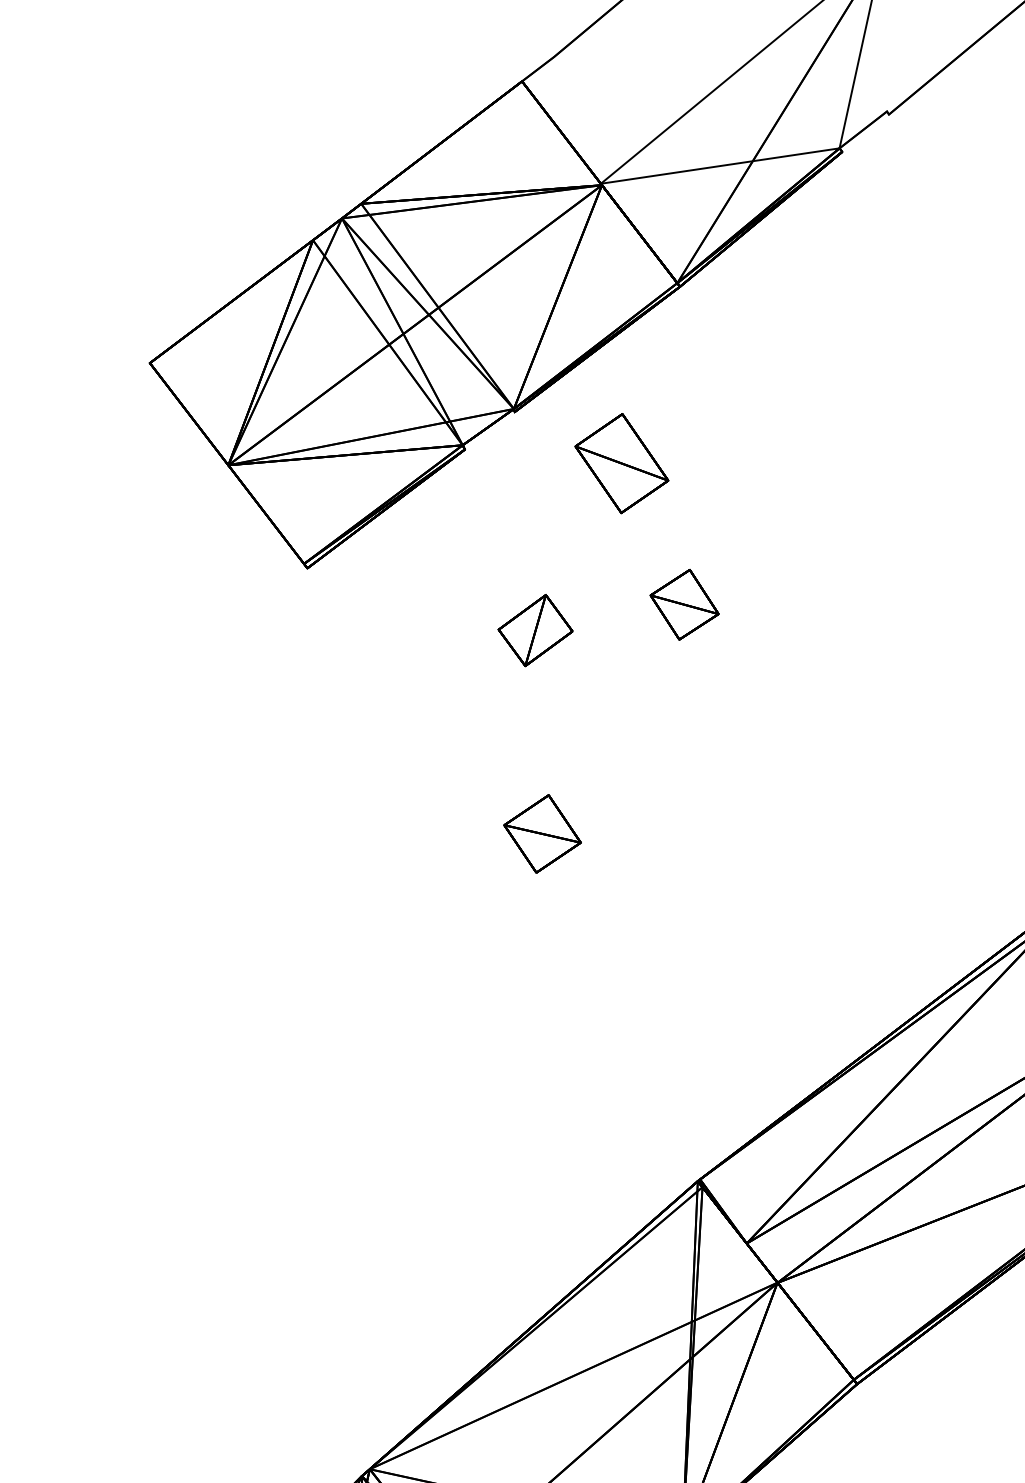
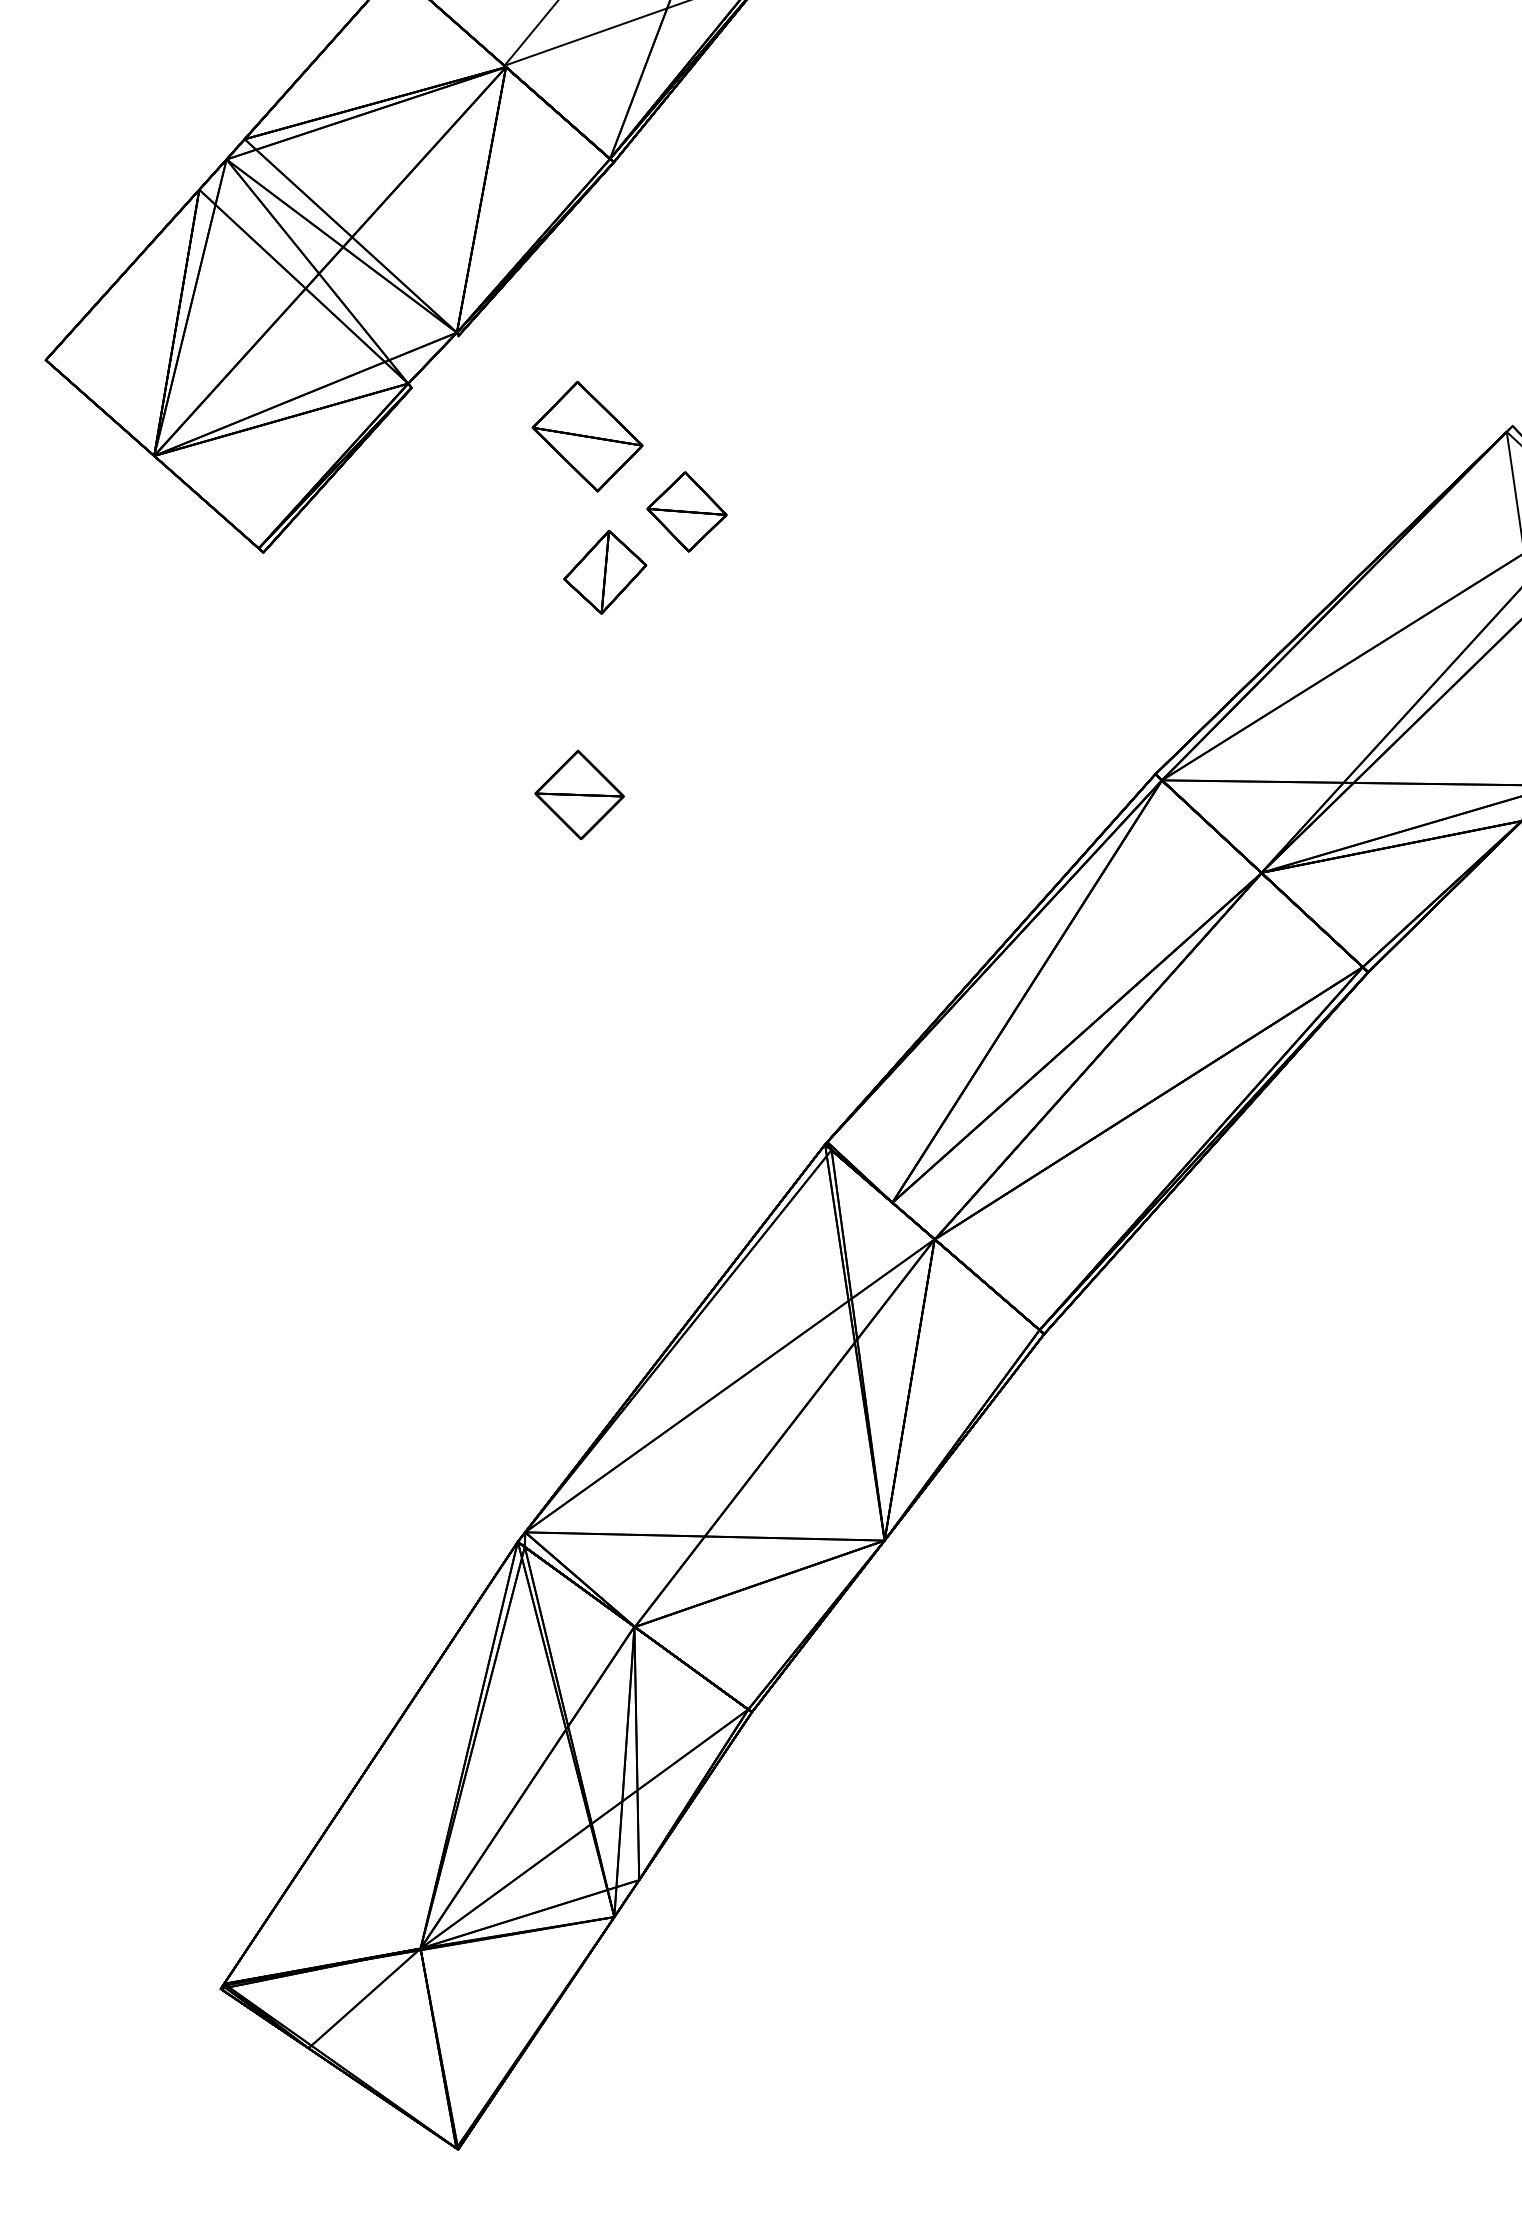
part: (621, 463) -> (587, 436), moved
part: (535, 629) -> (605, 571), moved

